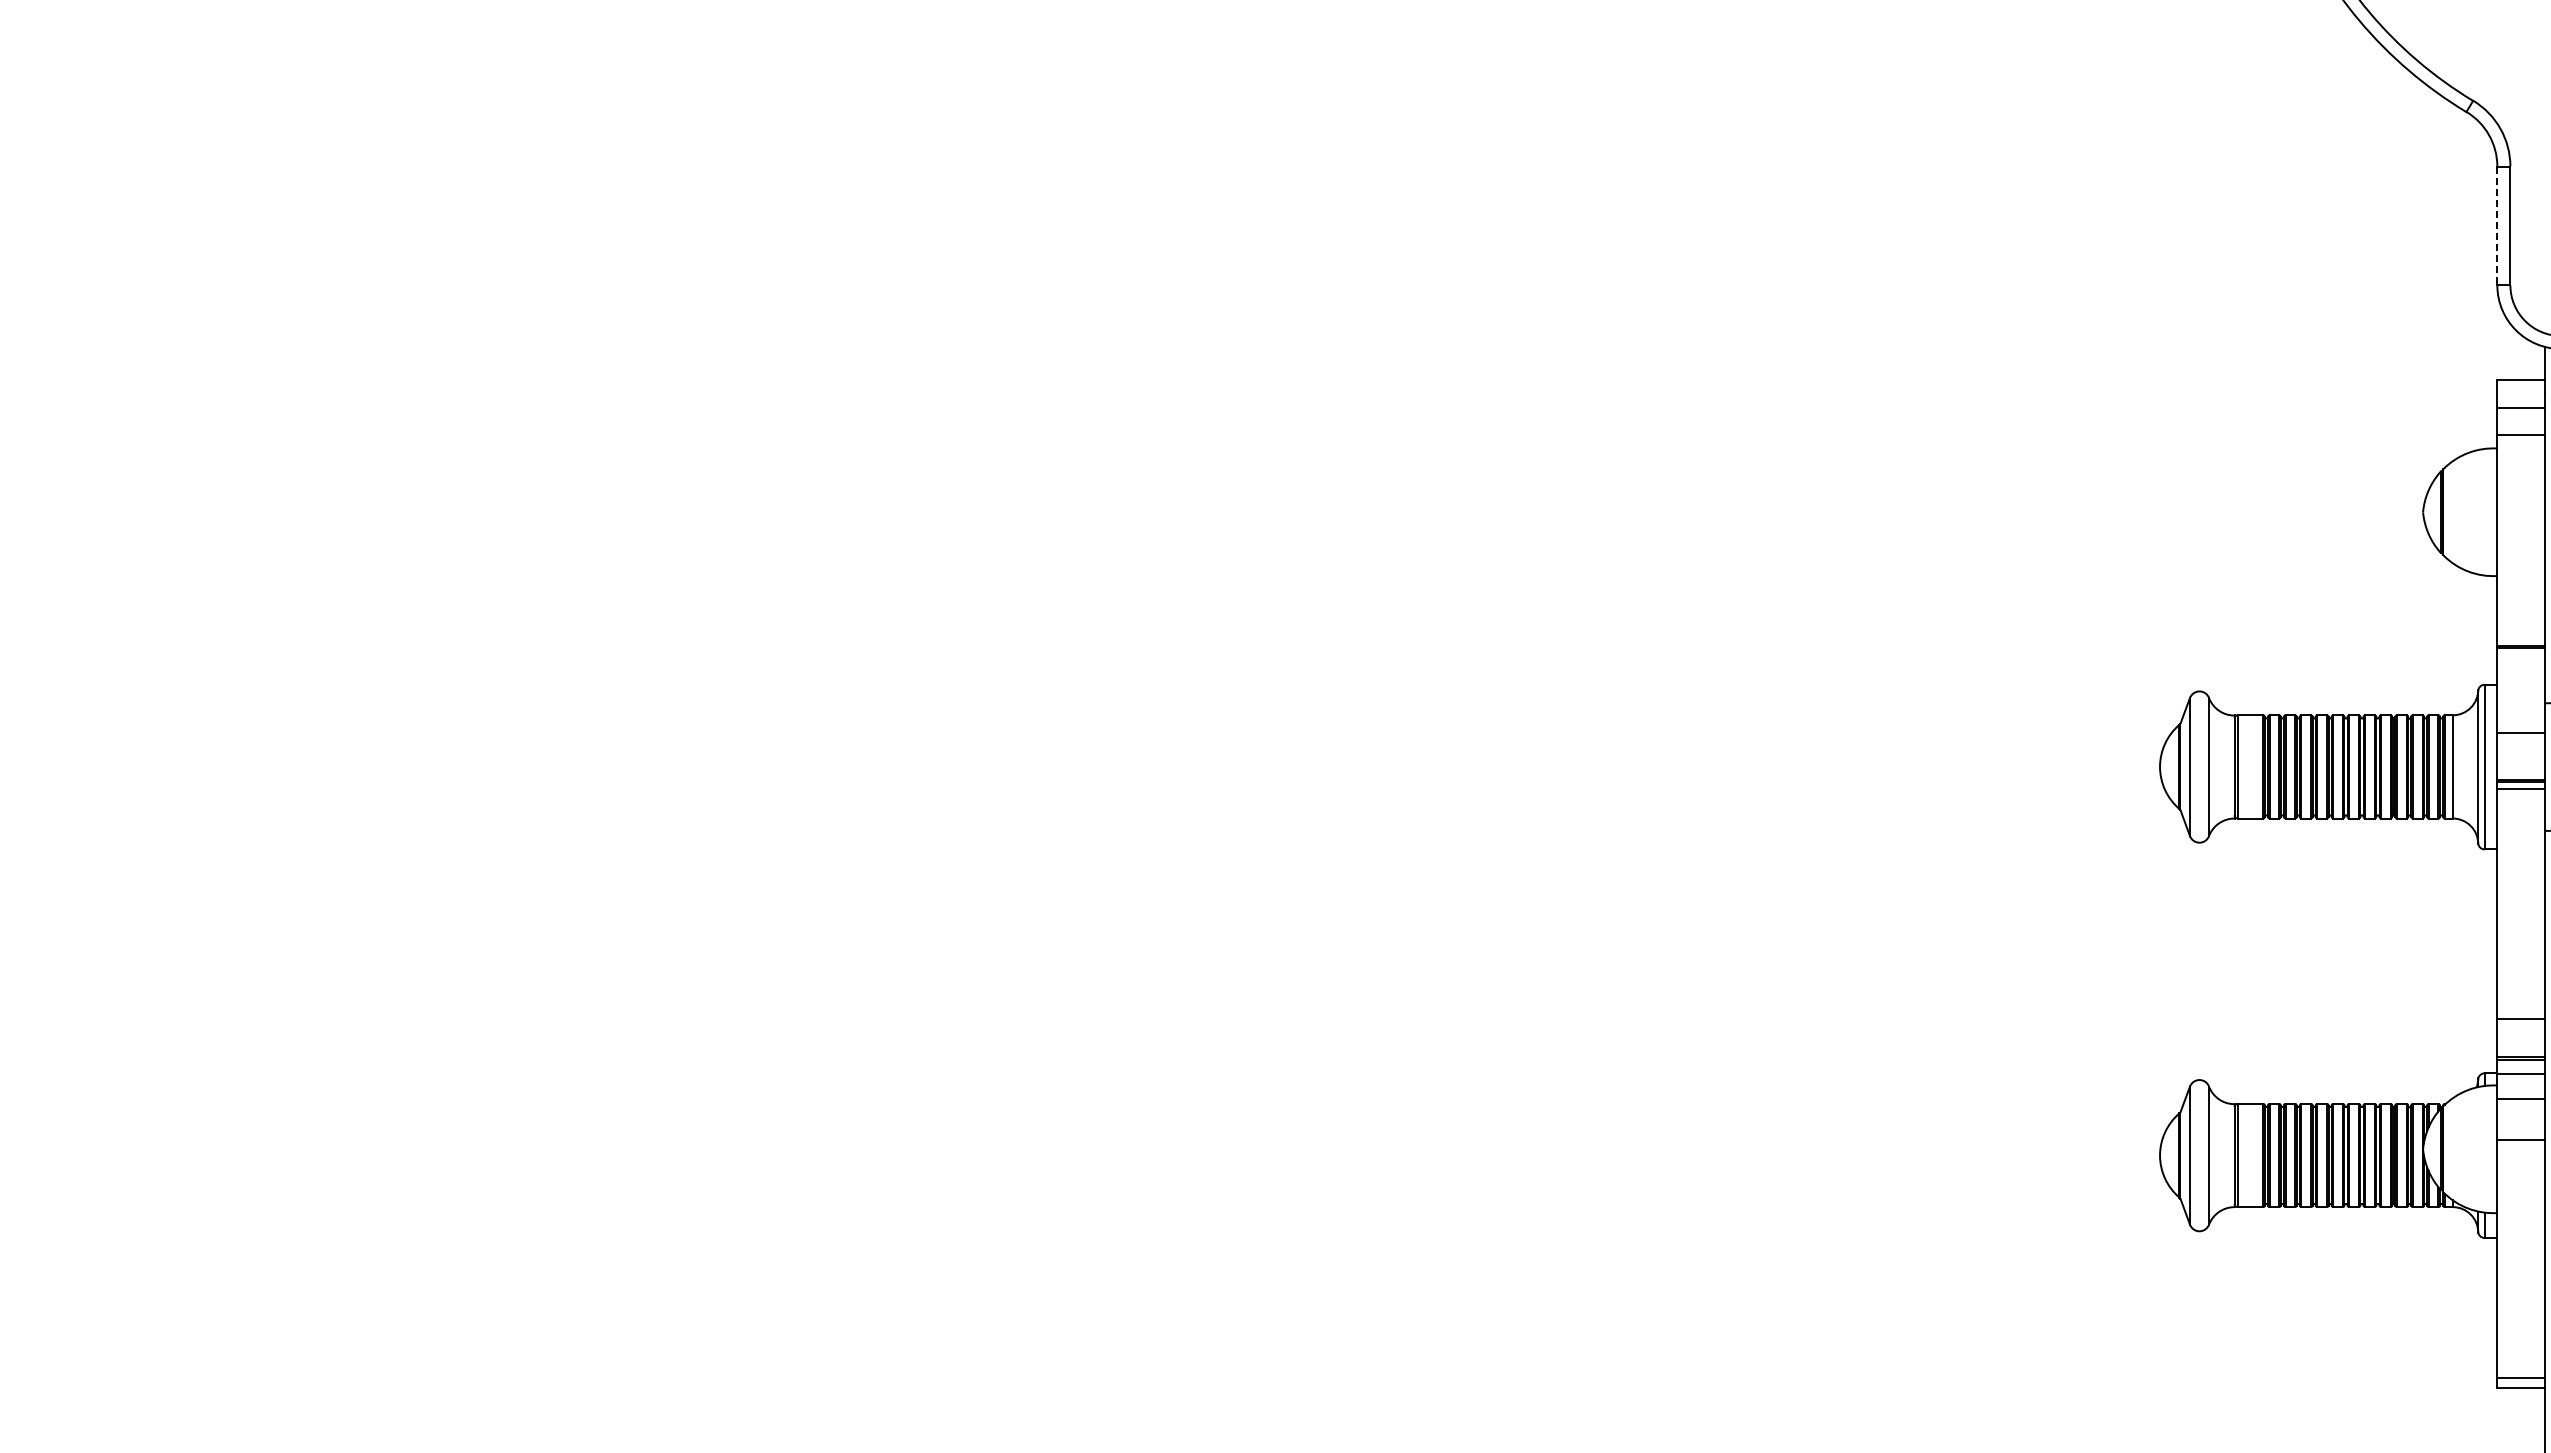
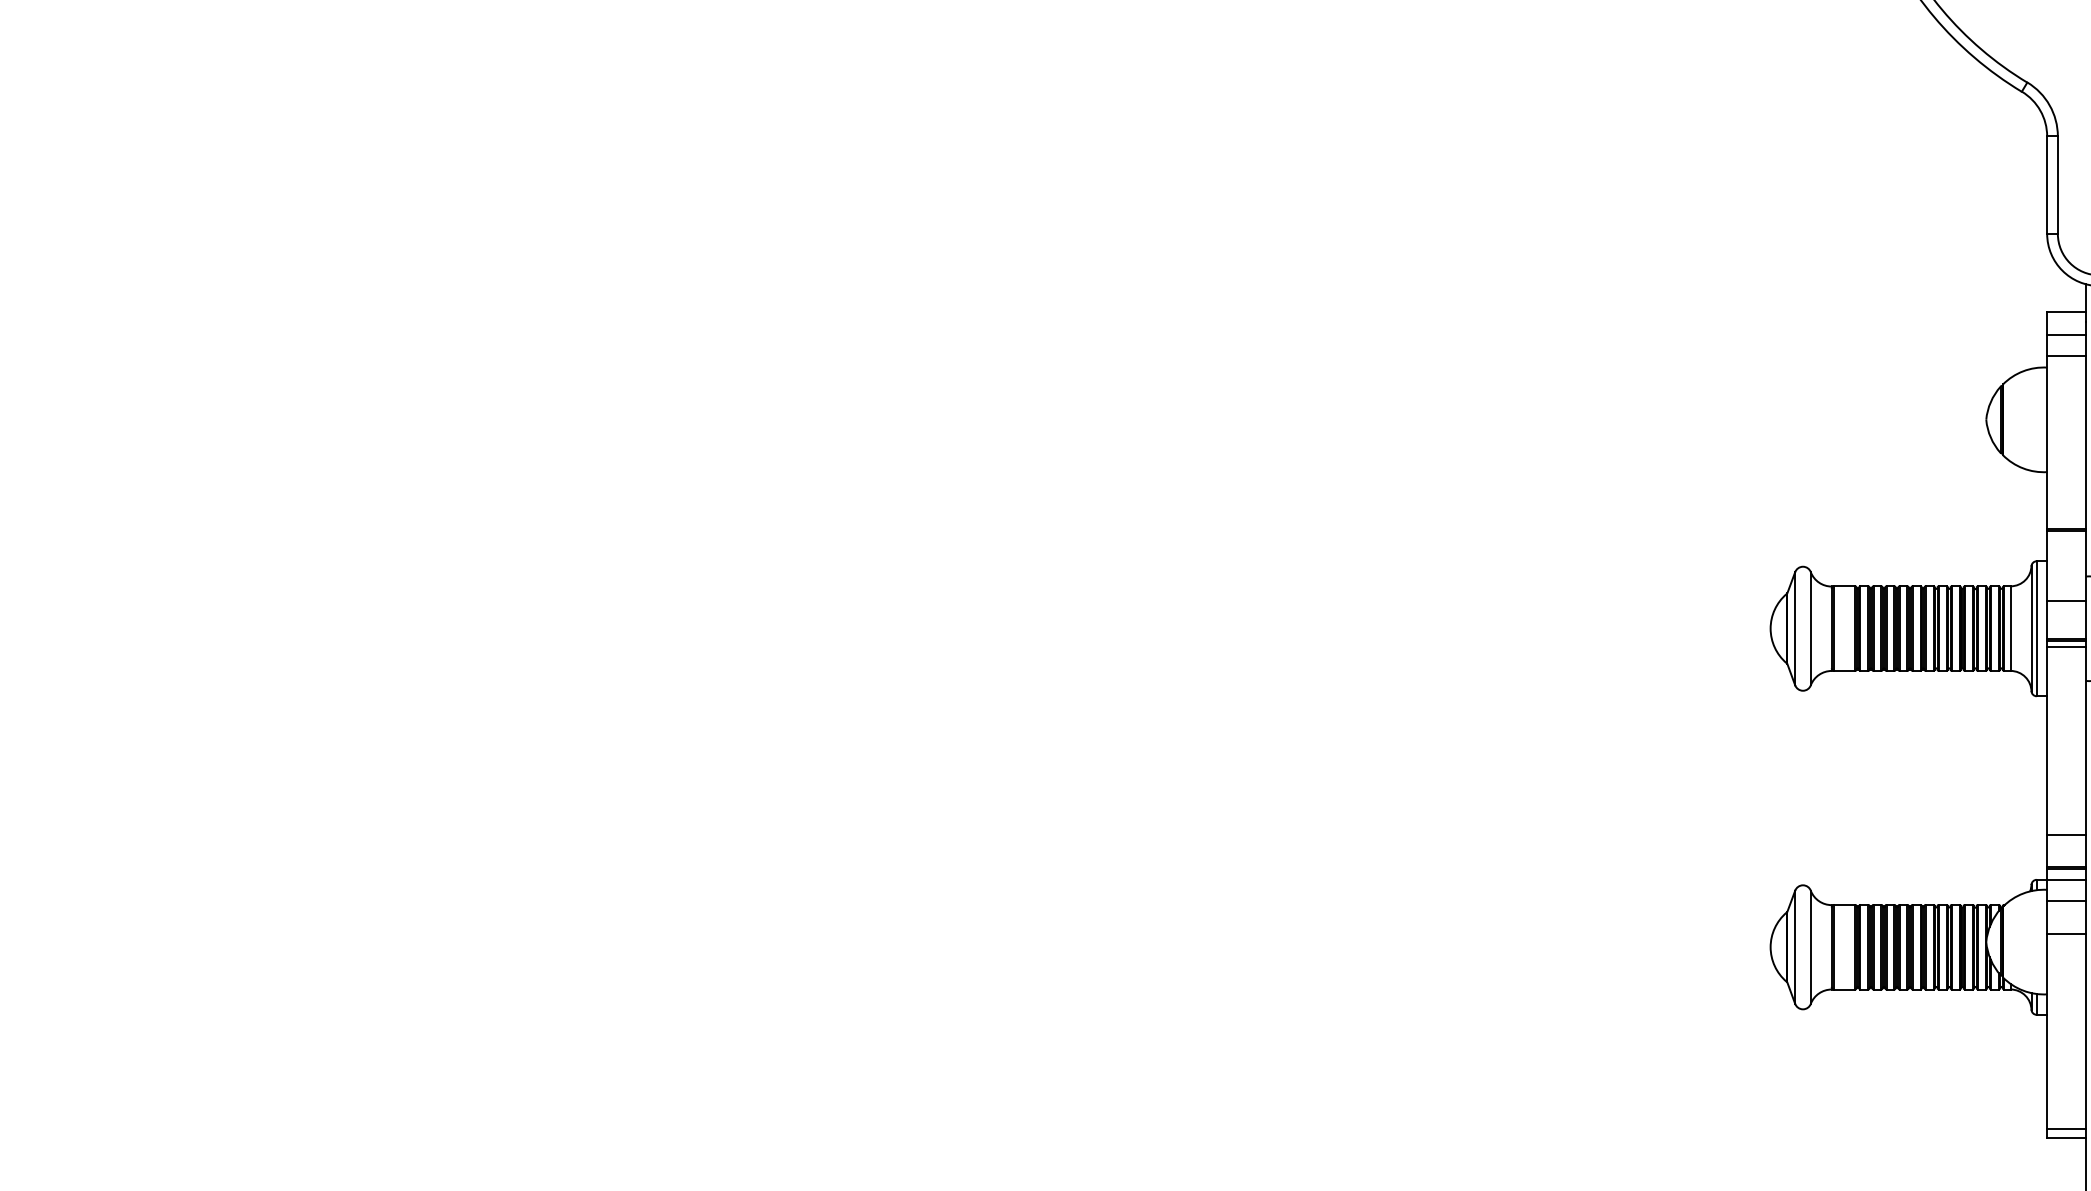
line: (2497, 226) -> (2047, 185), dashed -> solid

